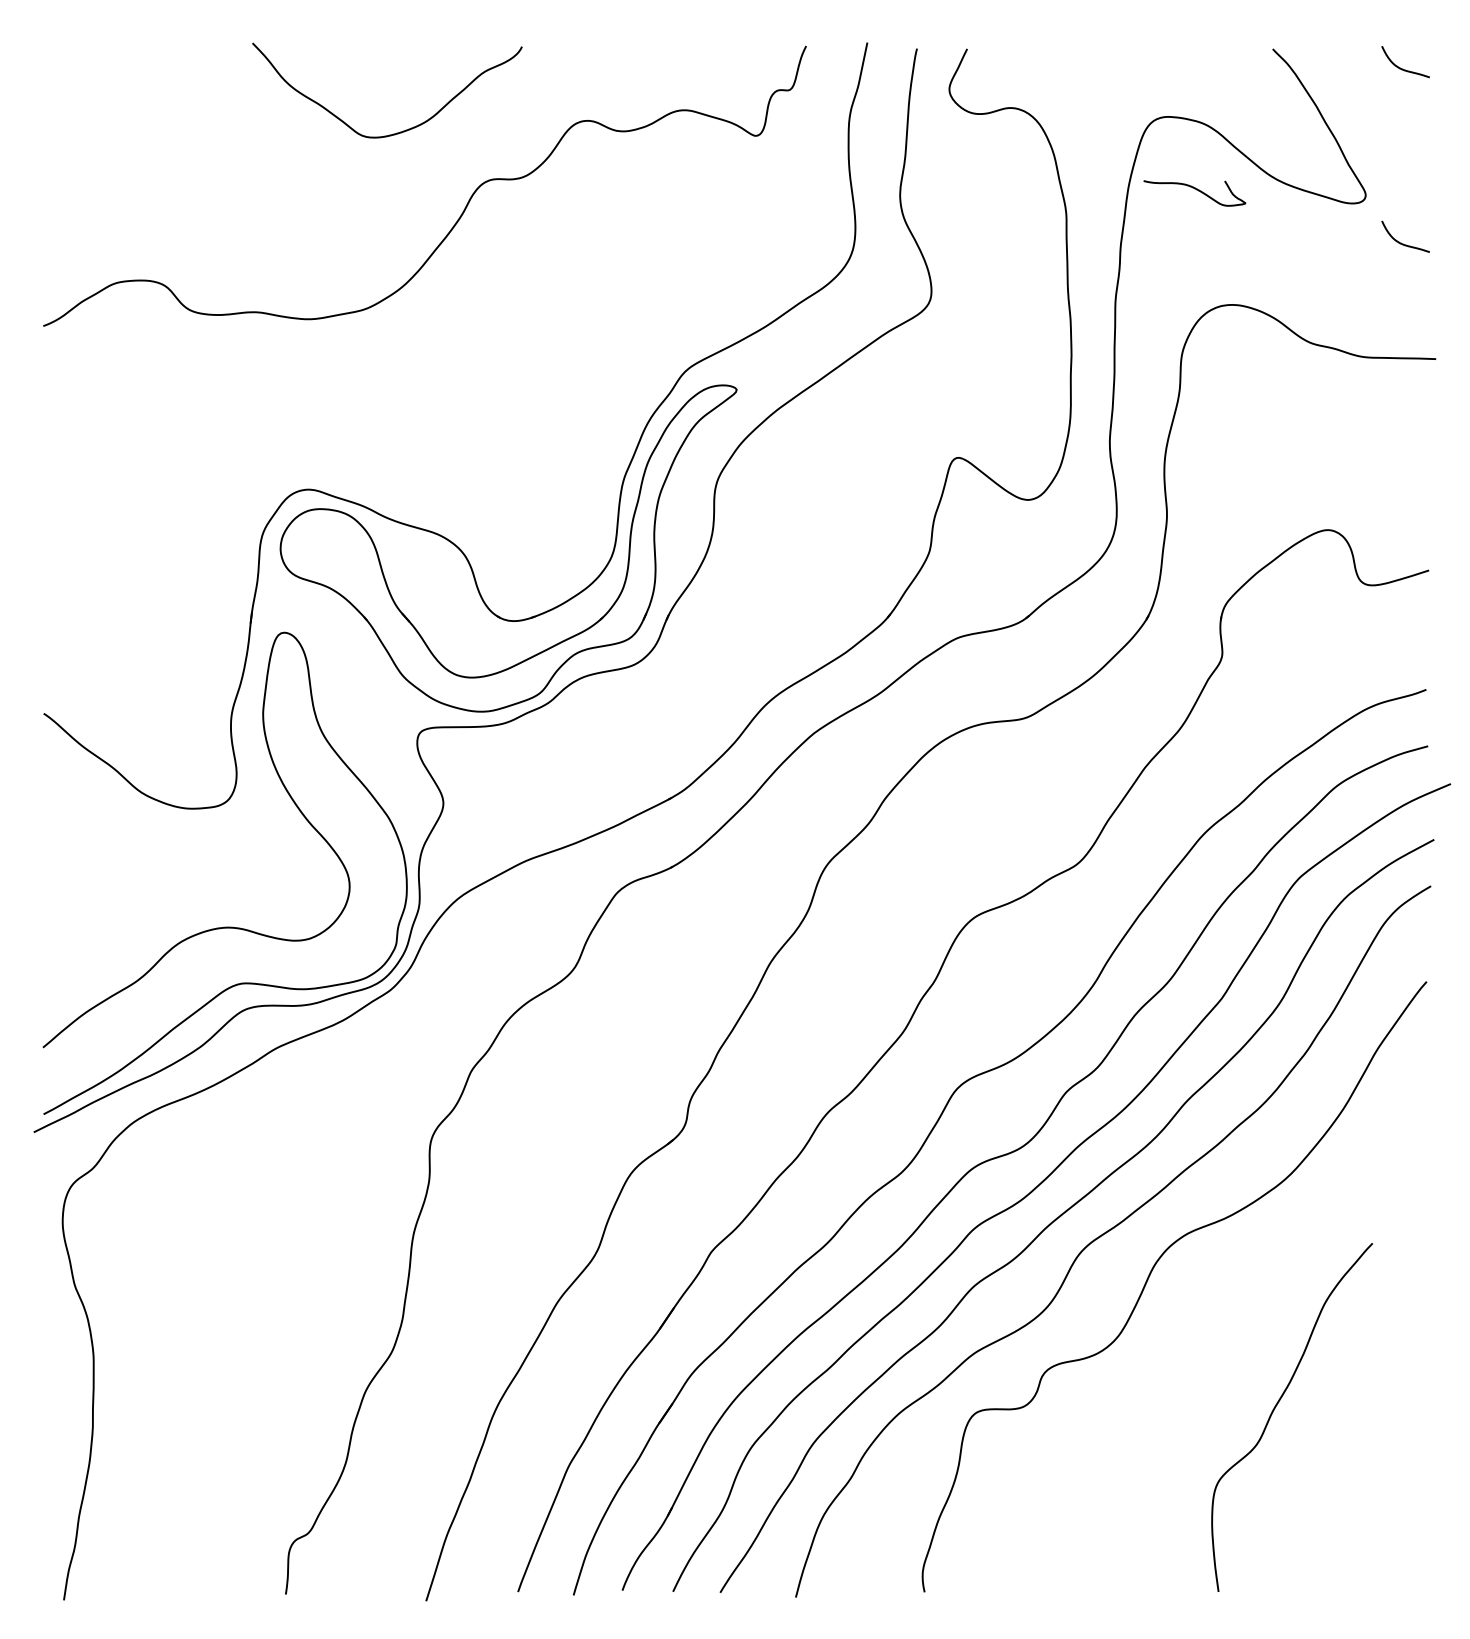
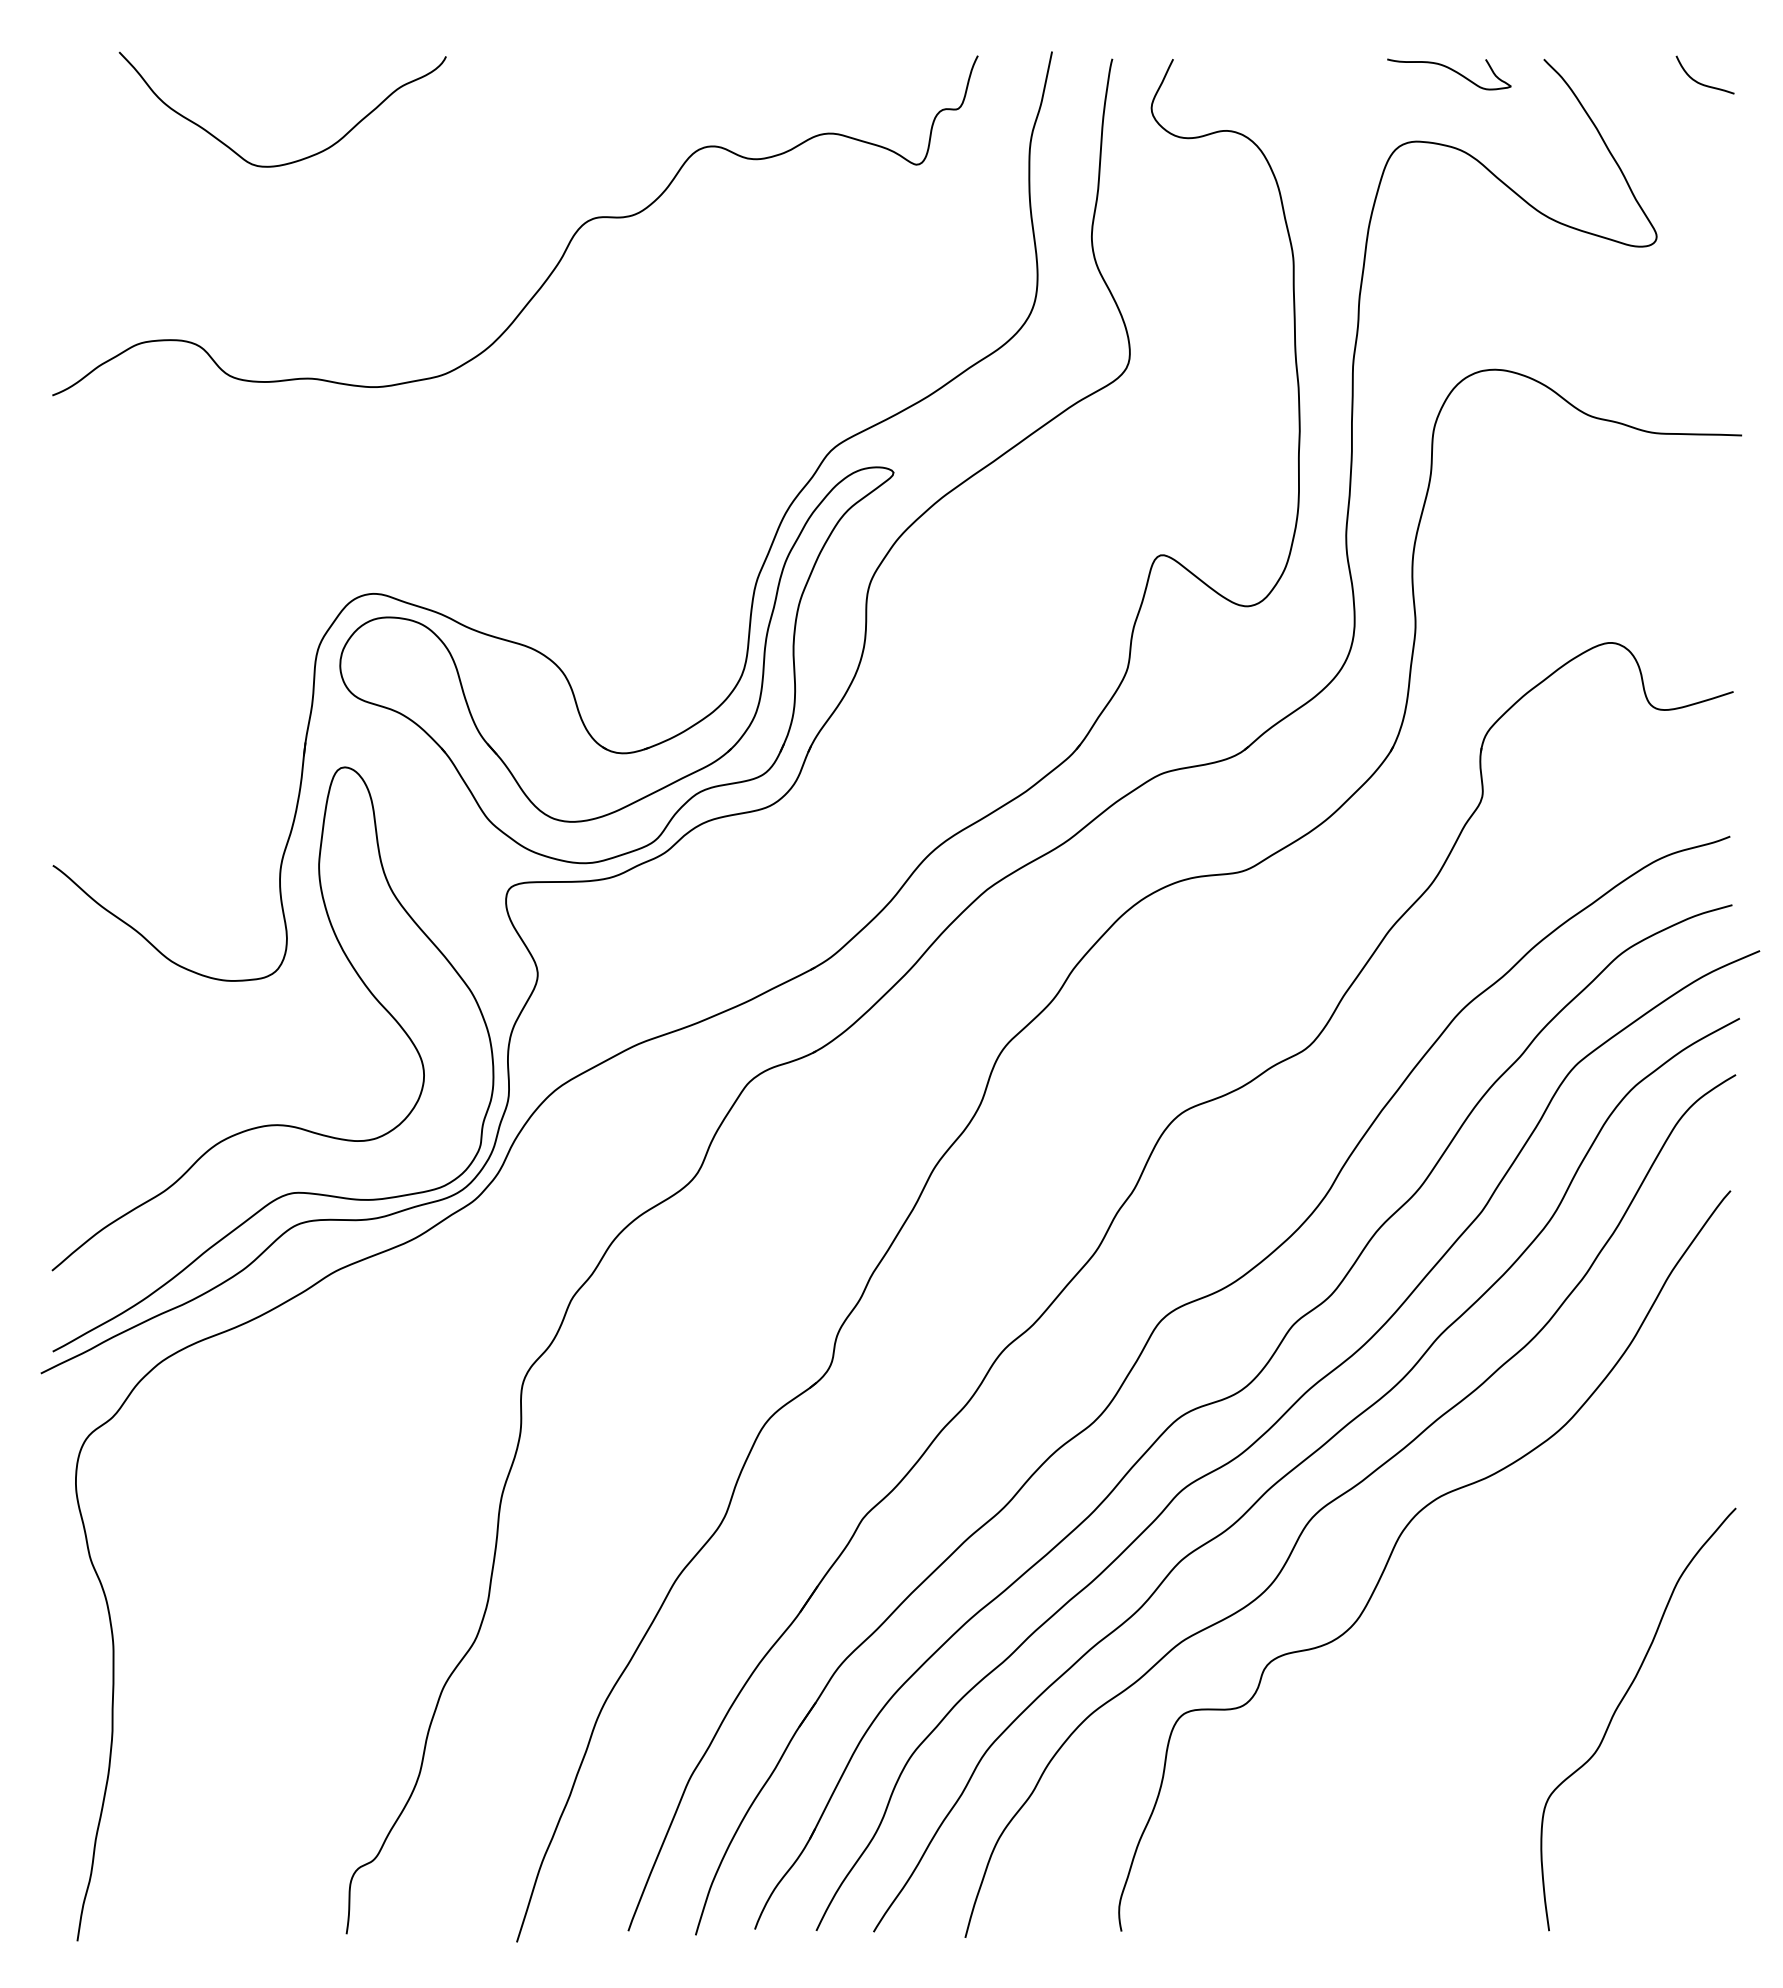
curve: (400, 131) -> (298, 159), moved
curve: (1196, 190) -> (1451, 70), moved
curve: (1401, 242) -> (1700, 294), removed
curve: (1276, 1406) -> (1619, 1706), moved

